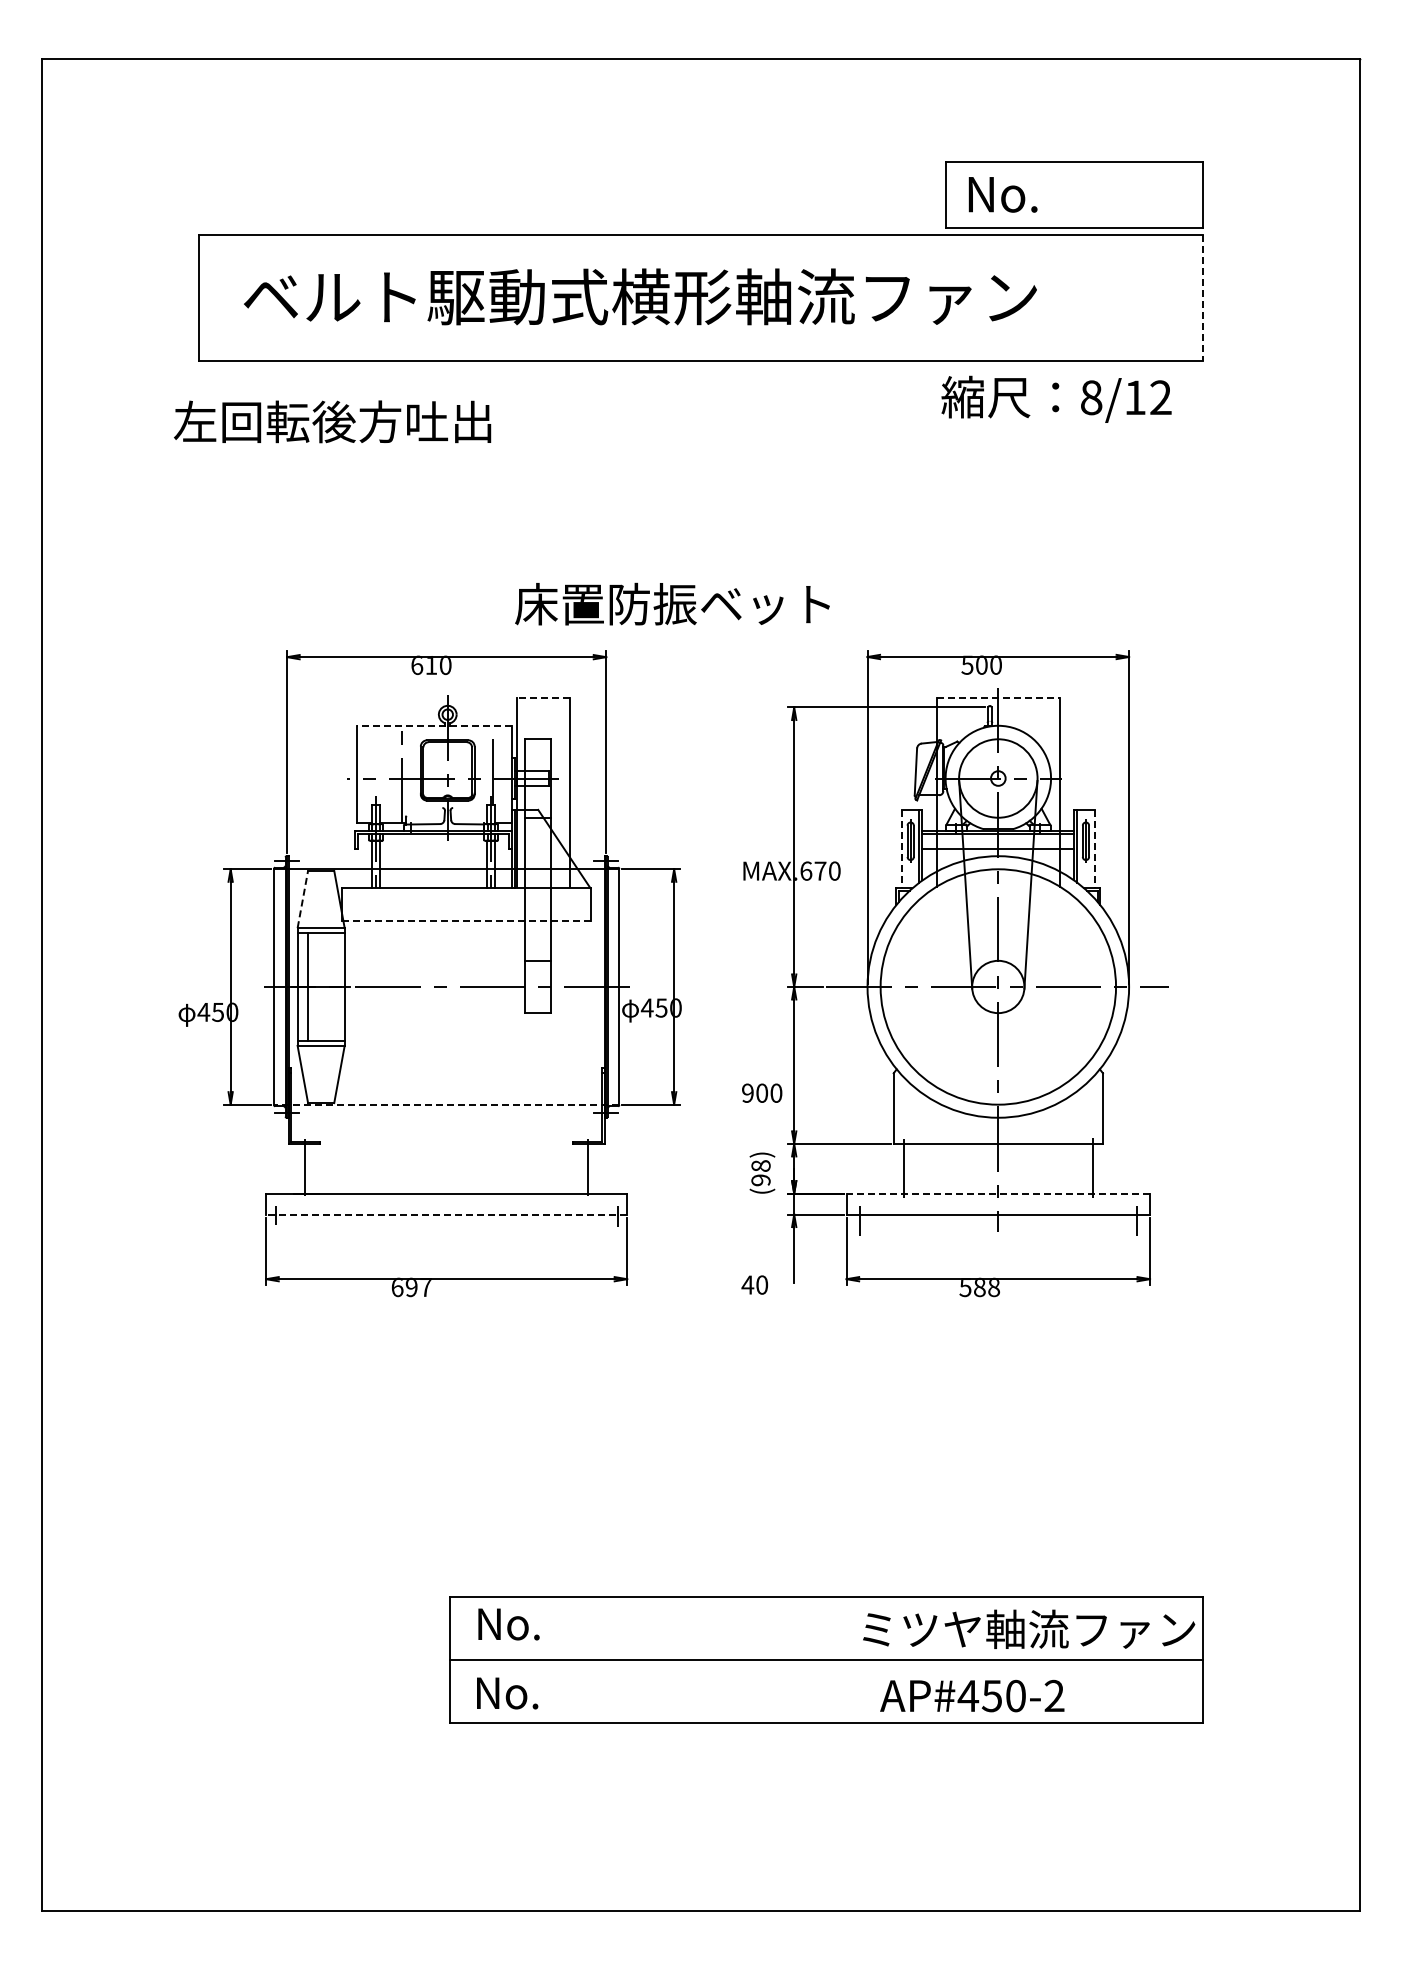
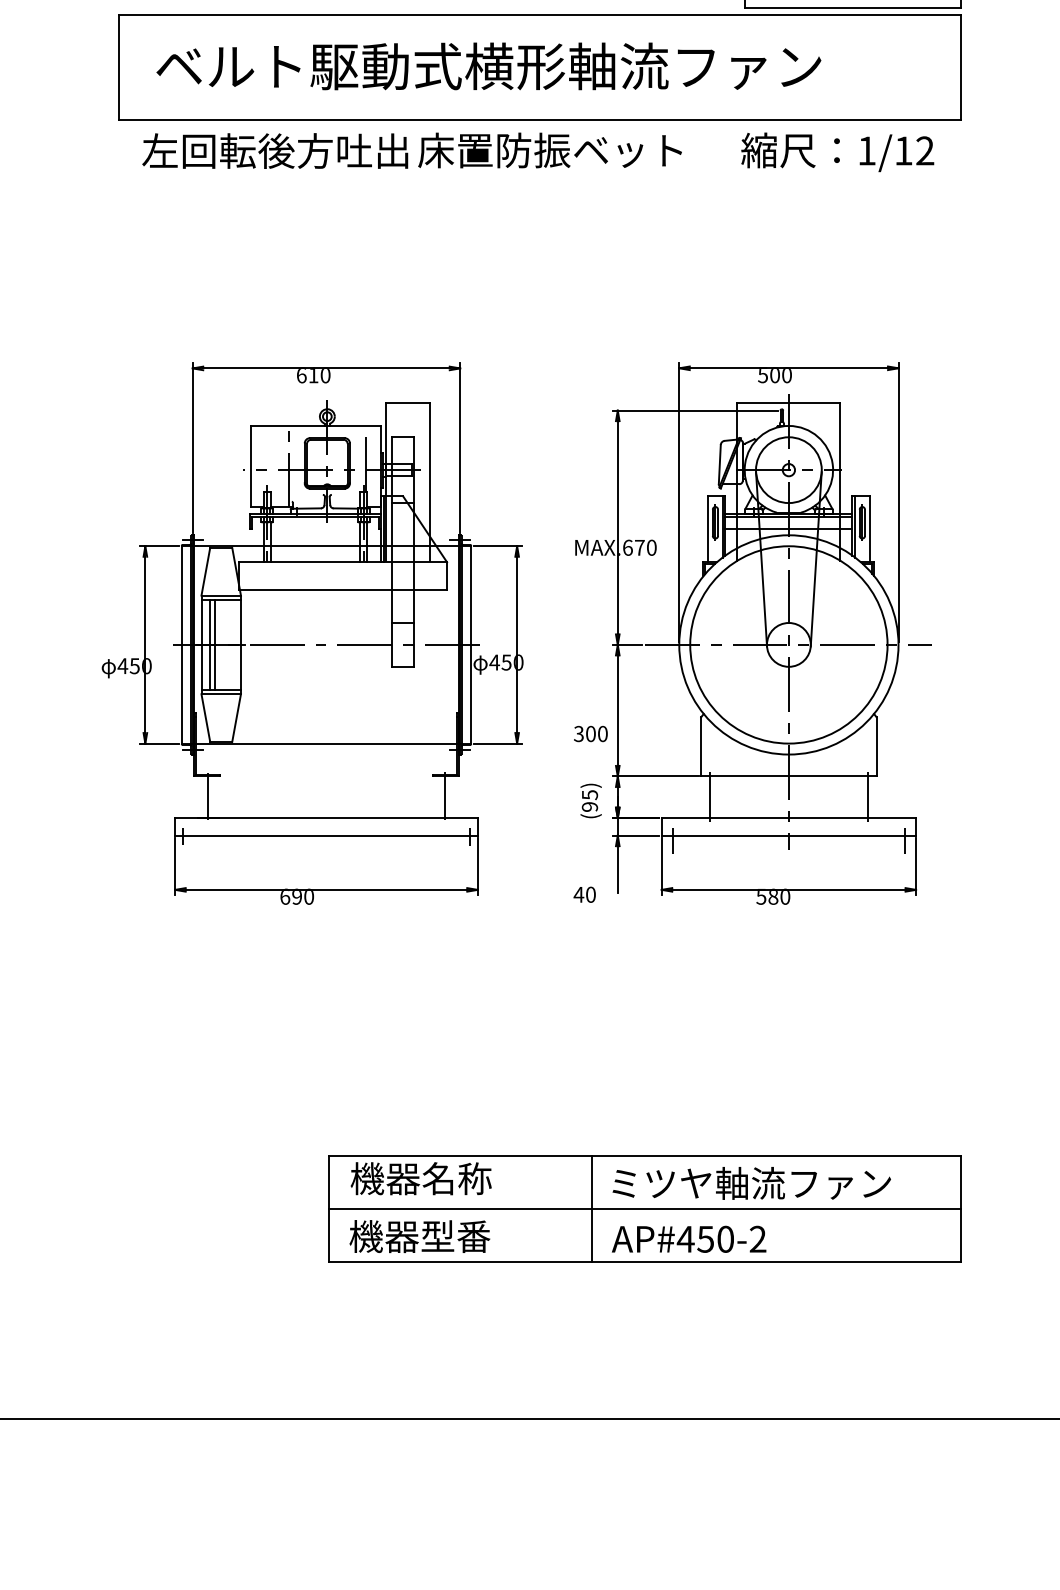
line: (1203, 298) -> (960, 67), dashed -> solid
text: (1091, 397) -> (867, 150), 8/12 -> 1/12
text: (332, 421) -> (275, 150), moved
text: (672, 603) -> (550, 149), moved
line: (542, 698) -> (406, 403), dashed -> solid
line: (998, 698) -> (789, 403), dashed -> solid
line: (433, 726) -> (315, 426), dashed -> solid
line: (901, 849) -> (707, 529), dashed -> solid
line: (1095, 849) -> (870, 529), dashed -> solid
line: (302, 899) -> (205, 571), dashed -> solid
line: (465, 921) -> (342, 590), dashed -> solid
line: (313, 986) -> (214, 644), added
text: (747, 1092) -> (578, 733), 900 -> 300
line: (446, 1104) -> (326, 743), dashed -> solid
text: (760, 1166) -> (589, 795), (98) -> (95)
line: (998, 1193) -> (789, 818), dashed -> solid
line: (446, 1214) -> (326, 835), dashed -> solid
text: (425, 1287) -> (308, 896), 697 -> 690
text: (994, 1288) -> (785, 897), 588 -> 580
text: (559, 1623) -> (421, 1178), No. -> 機器名称
text: (1029, 1628) -> (752, 1182), moved
line: (763, 1659) -> (592, 1208), added
text: (558, 1692) -> (420, 1236), No. -> 機器型番
text: (972, 1695) -> (689, 1238), moved

